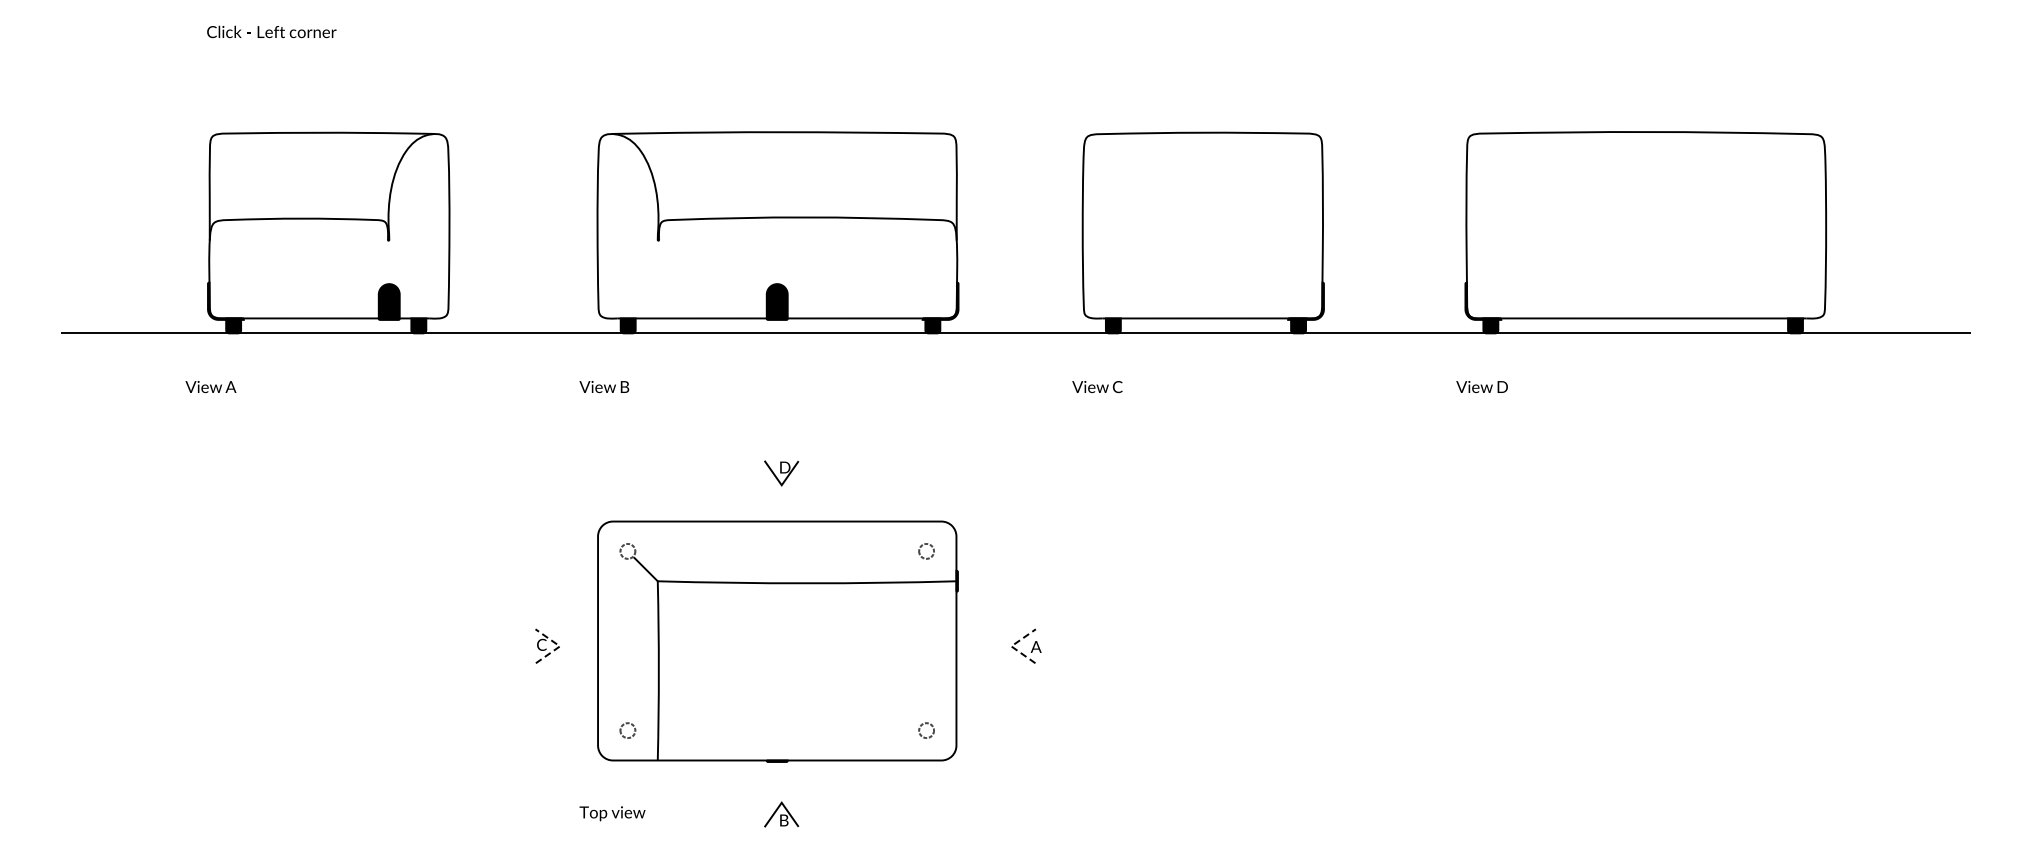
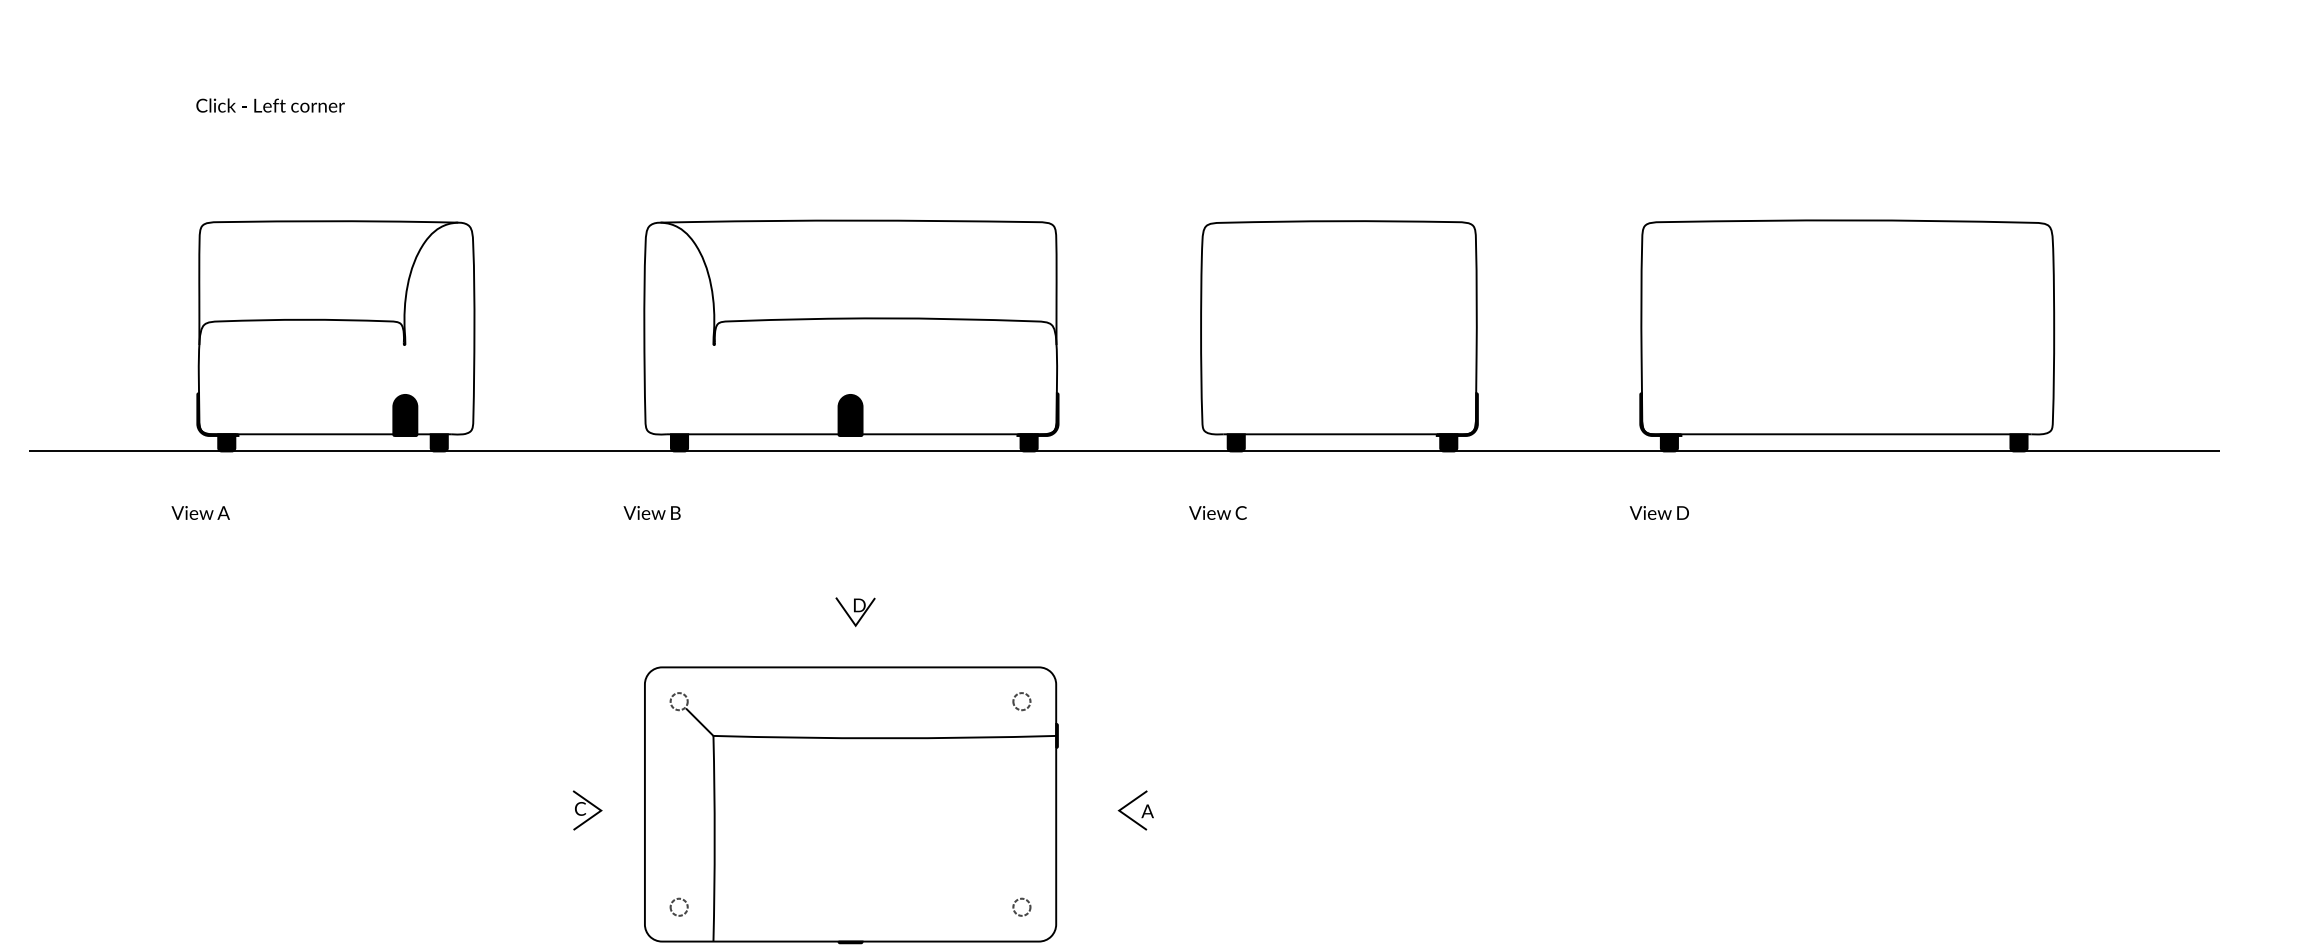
line: (559, 646) -> (600, 810), dashed -> solid
line: (1011, 646) -> (1119, 810), dashed -> solid

